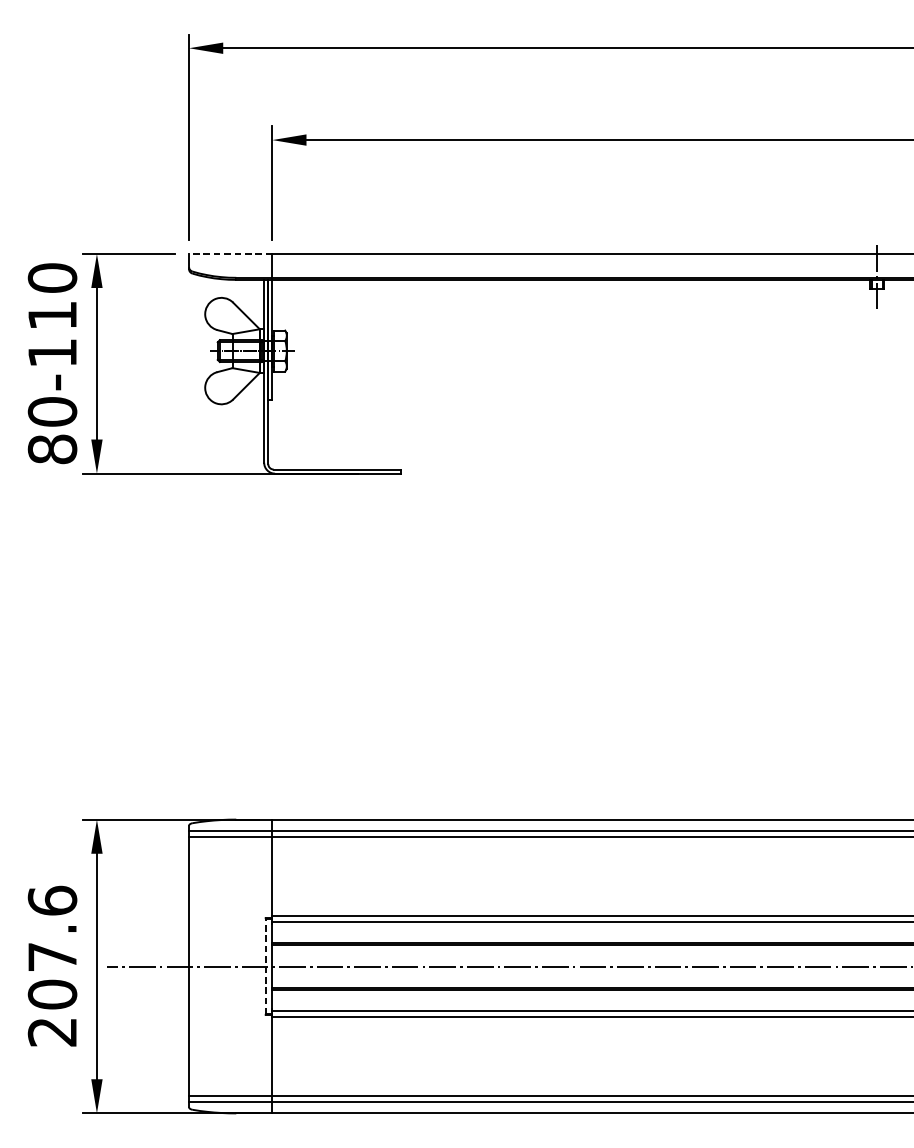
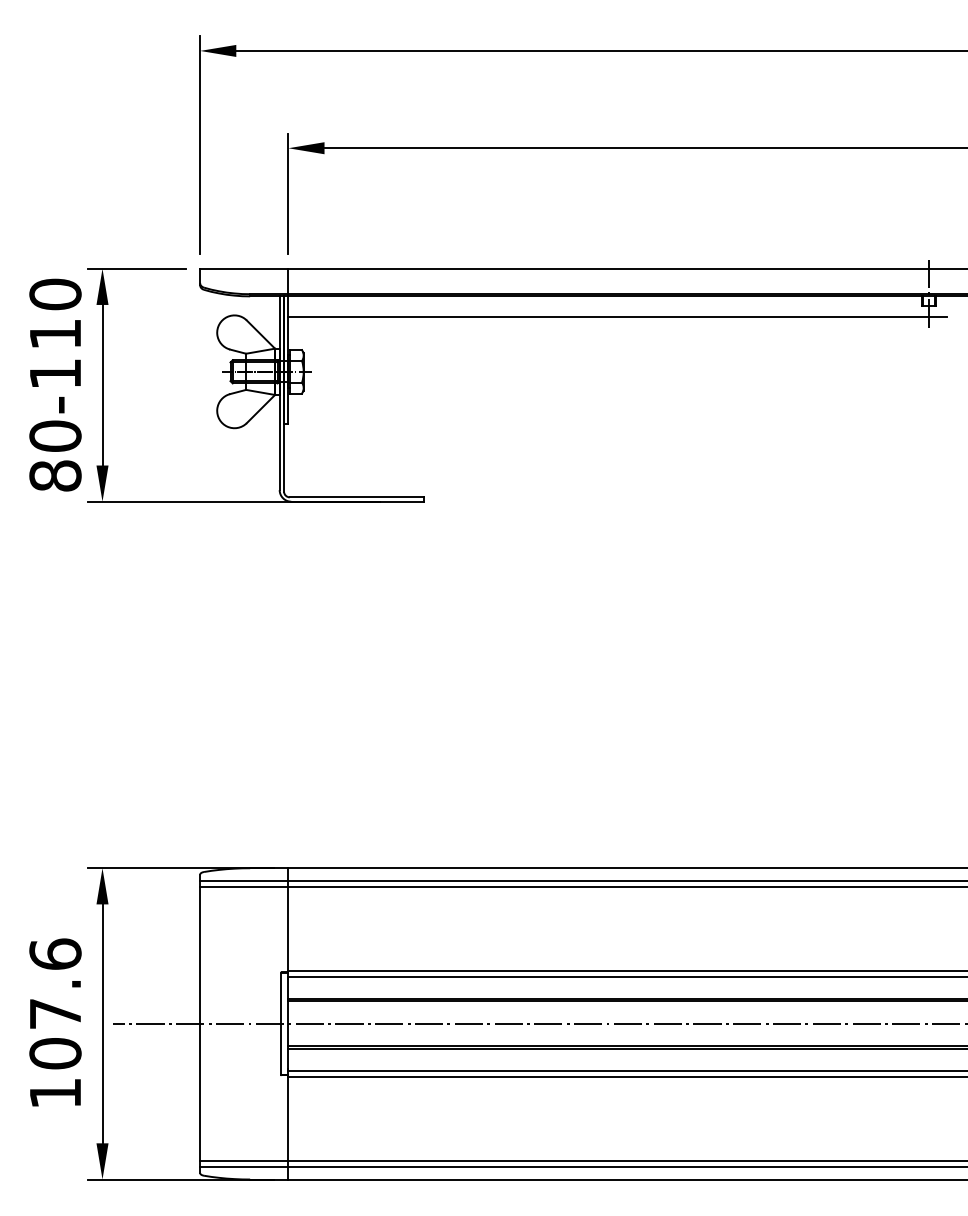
line: (230, 253) -> (243, 268), dashed -> solid
line: (582, 298) -> (617, 316), added
line: (265, 966) -> (281, 1023), dashed -> solid
text: (51, 1032) -> (54, 1093), 207.6 -> 107.6

